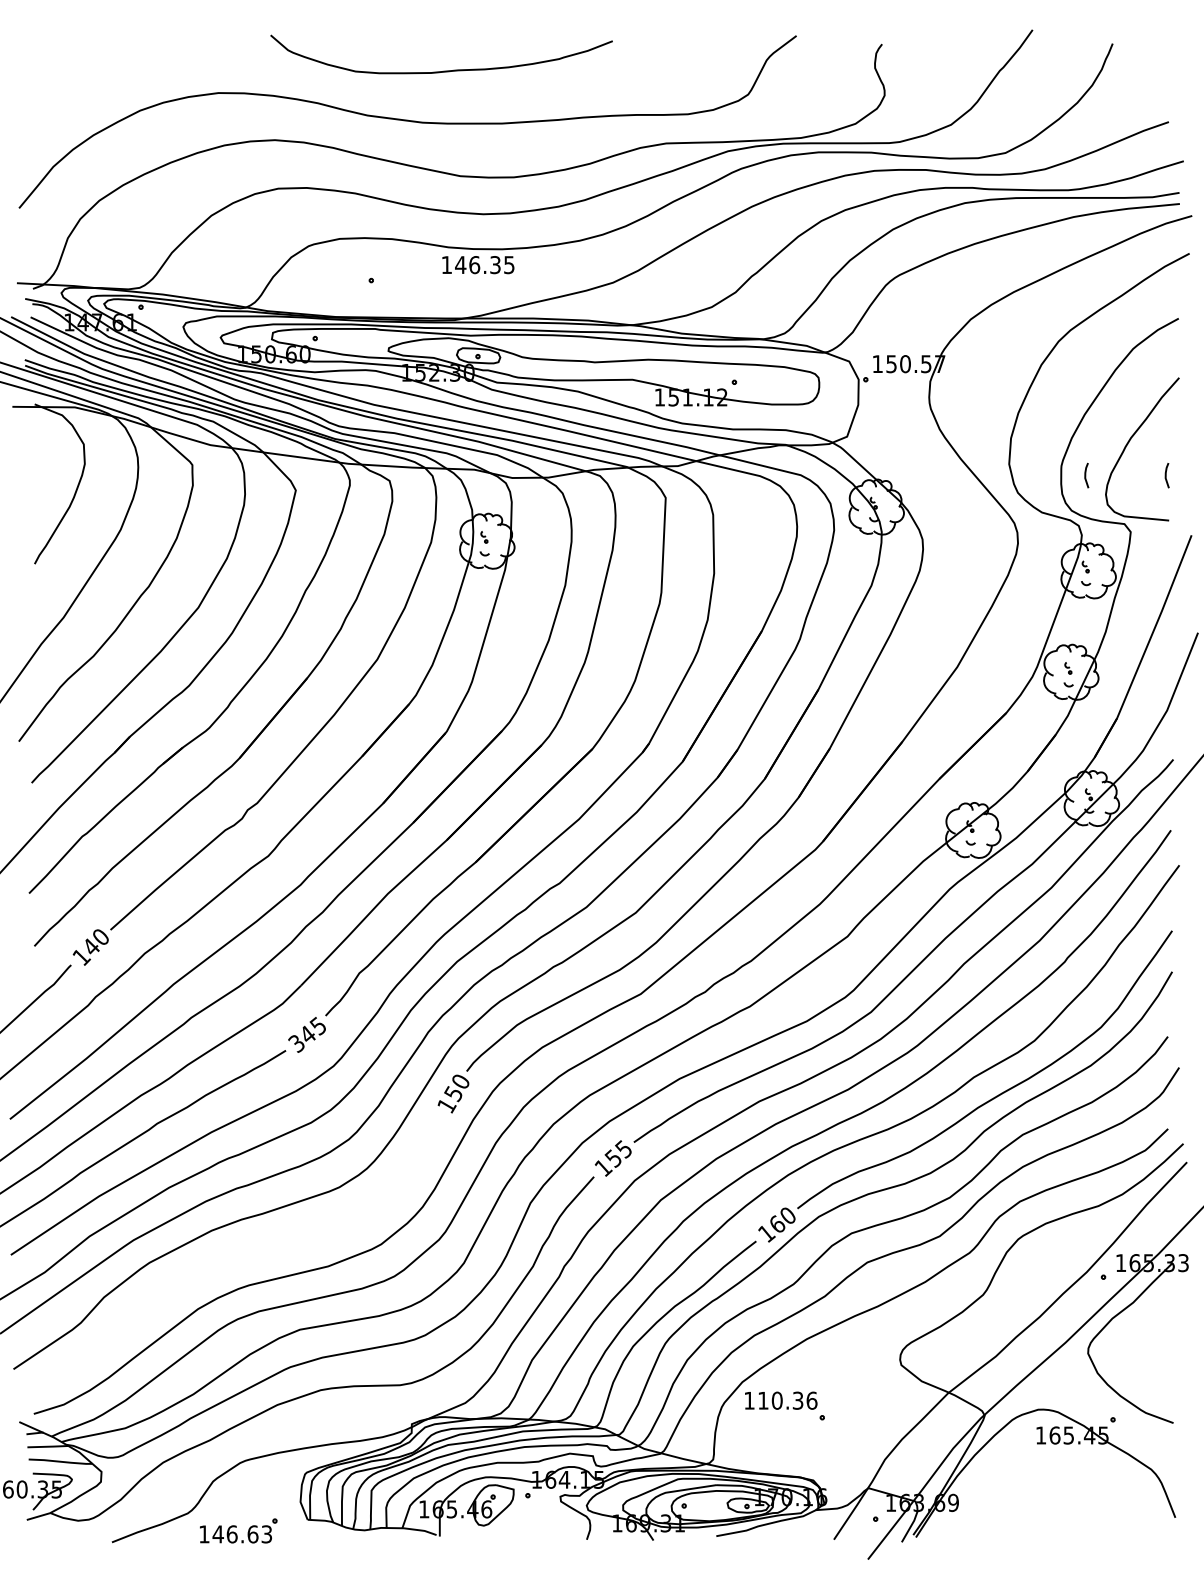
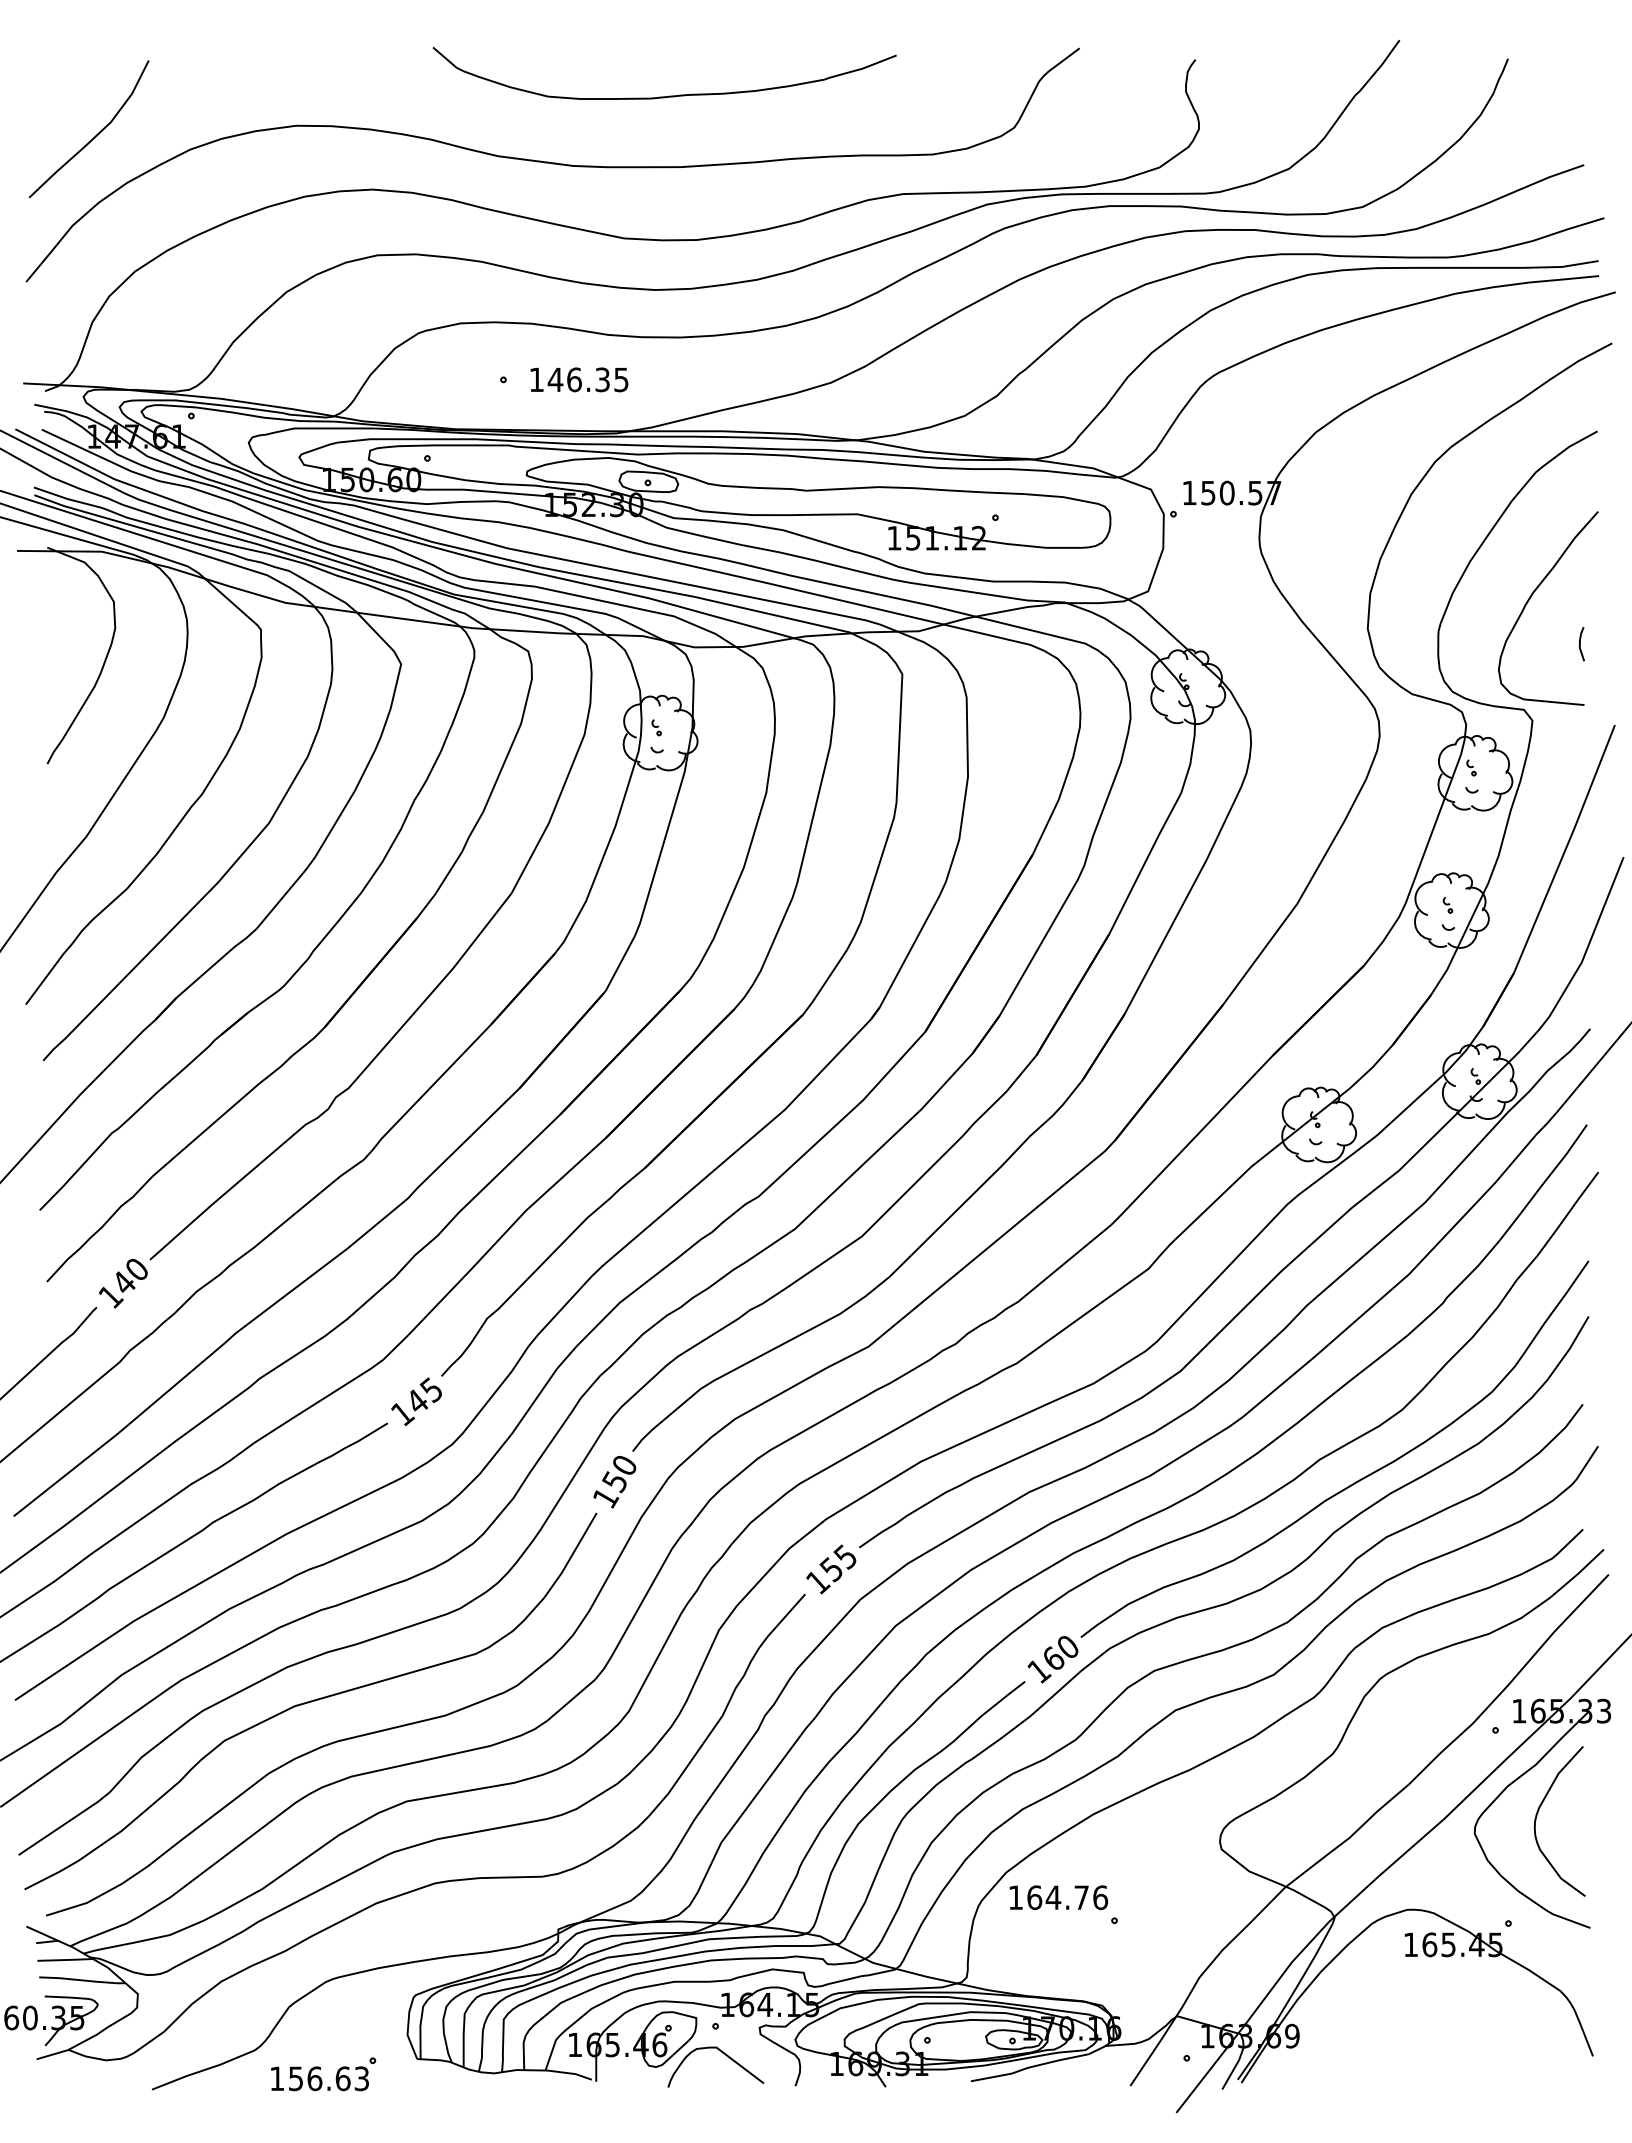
curve: (445, 70) -> (669, 95), moved
curve: (70, 100) -> (95, 135), added
text: (478, 264) -> (579, 379), moved
line: (1085, 475) -> (1471, 644), removed
text: (296, 1044) -> (402, 1414), 345 -> 145
curve: (228, 1255) -> (310, 1701), added
curve: (1135, 1338) -> (1538, 1813), added
text: (780, 1400) -> (1057, 1897), 110.36 -> 164.76
curve: (533, 1516) -> (723, 2054), added
text: (217, 1534) -> (295, 2078), 146.63 -> 156.63

